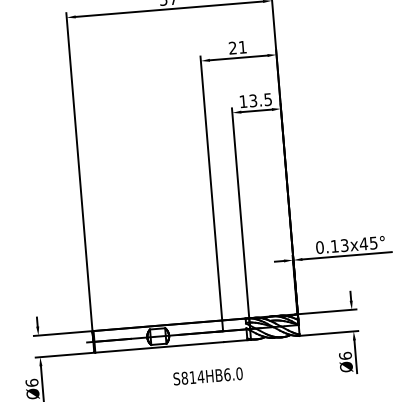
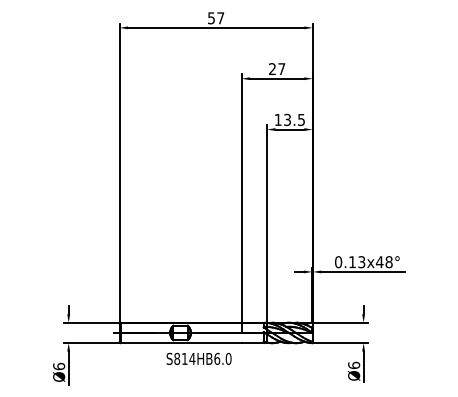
text: (242, 46) -> (281, 68), 21 -> 27
text: (373, 243) -> (388, 262), 0.13x45° -> 0.13x48°
text: (207, 375) -> (198, 358), moved

